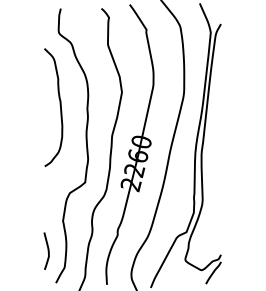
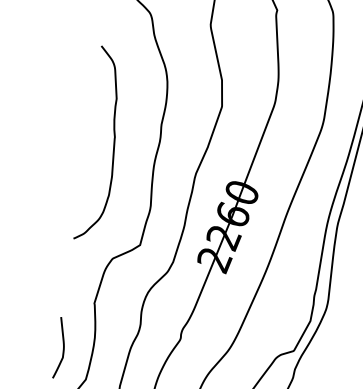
curve: (59, 105) -> (112, 142), moved

